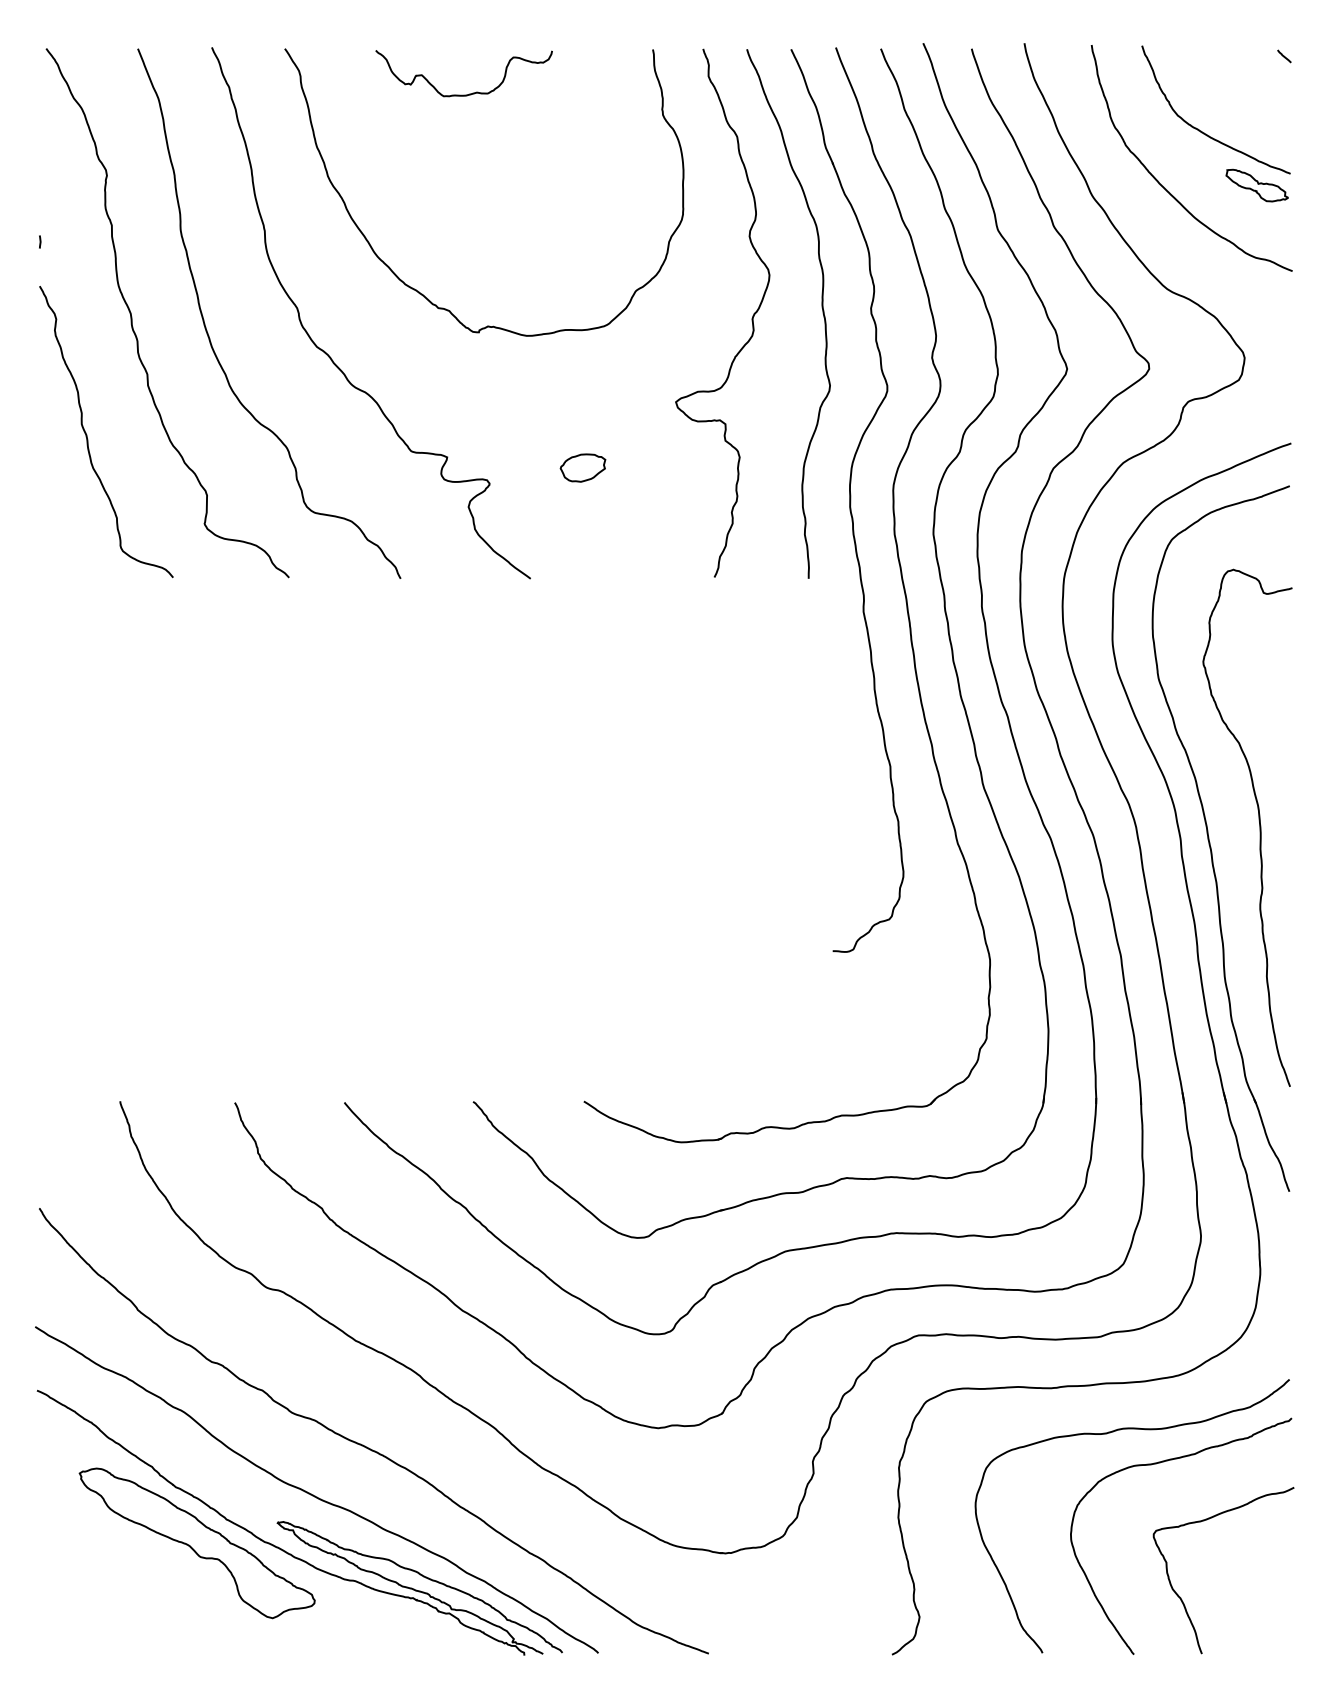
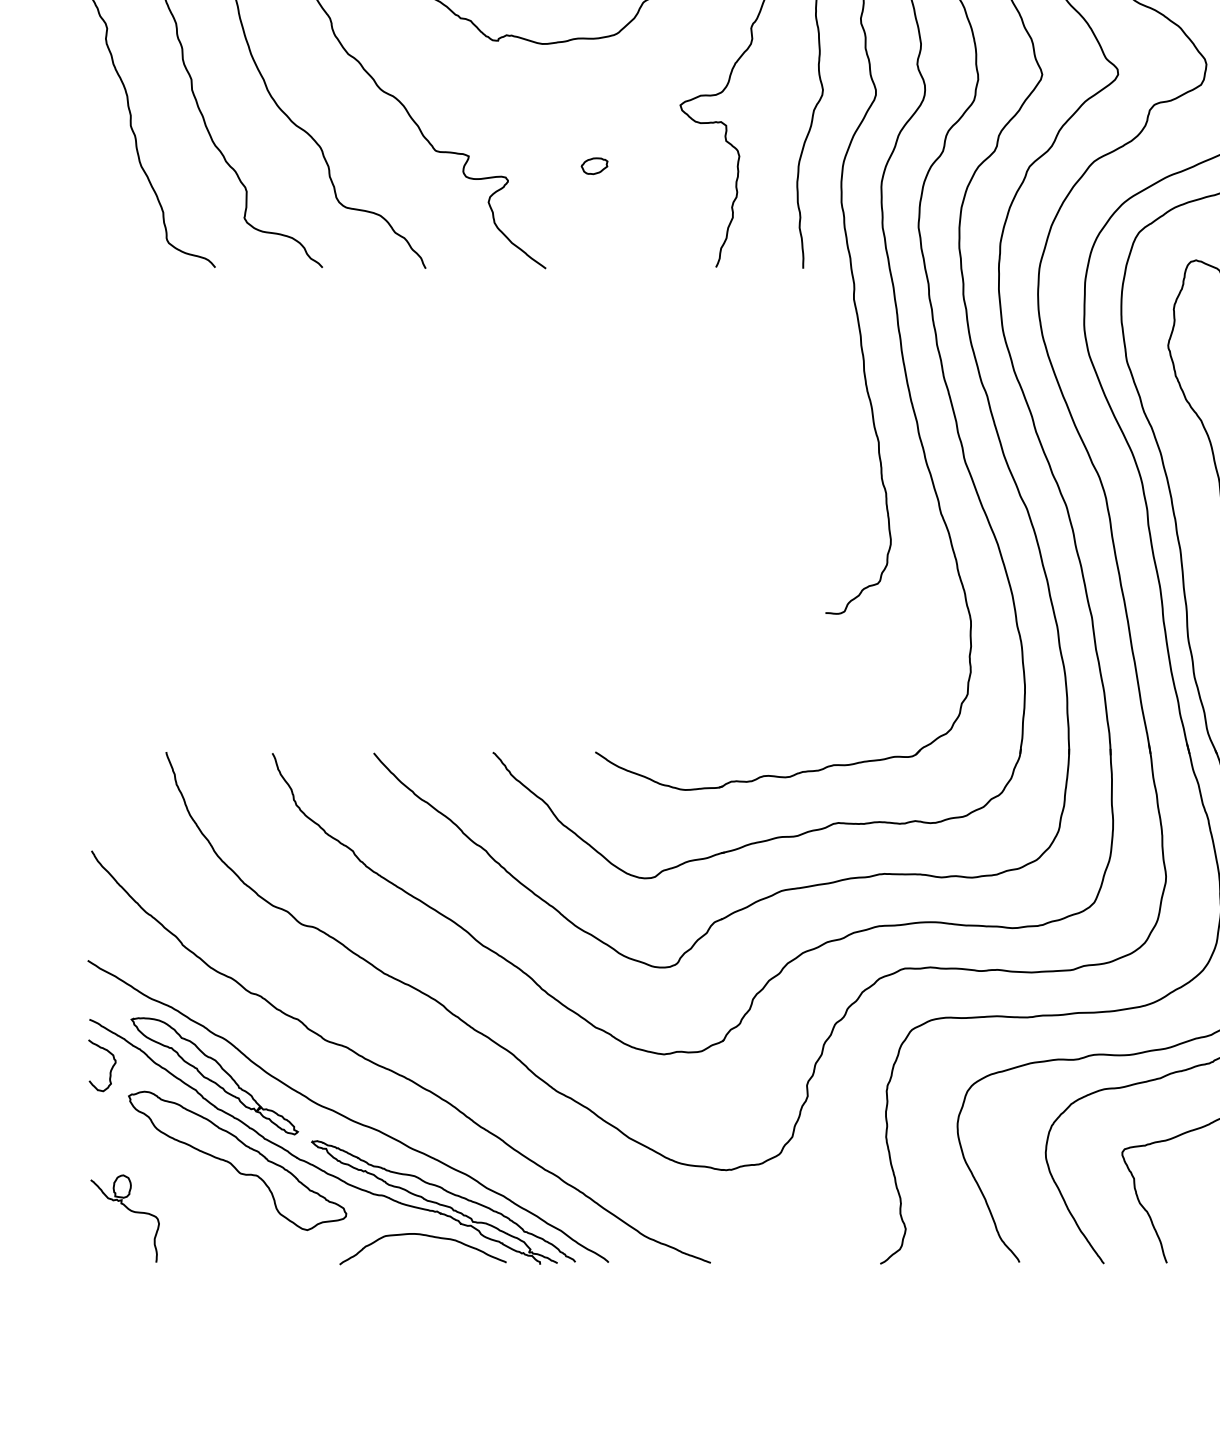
part: (583, 467) -> (594, 165), size x0.62
curve: (59, 1445) -> (110, 1070), added
part: (172, 1451) -> (214, 1075), added
part: (80, 1597) -> (129, 1210), added
curve: (397, 1624) -> (422, 1235), added

